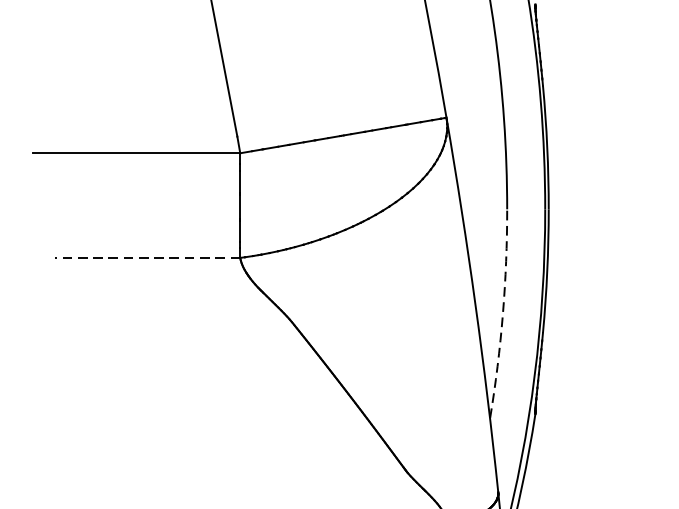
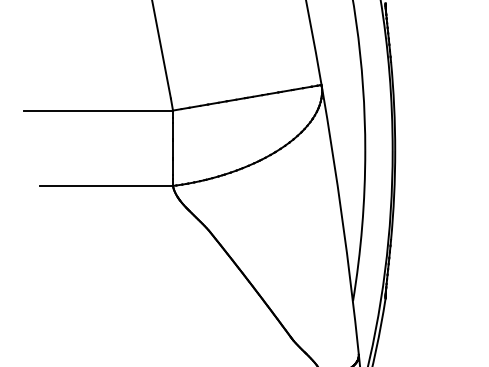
line: (147, 257) -> (106, 185), dashed -> solid
arc: (503, 314) -> (362, 226), dashed -> solid

